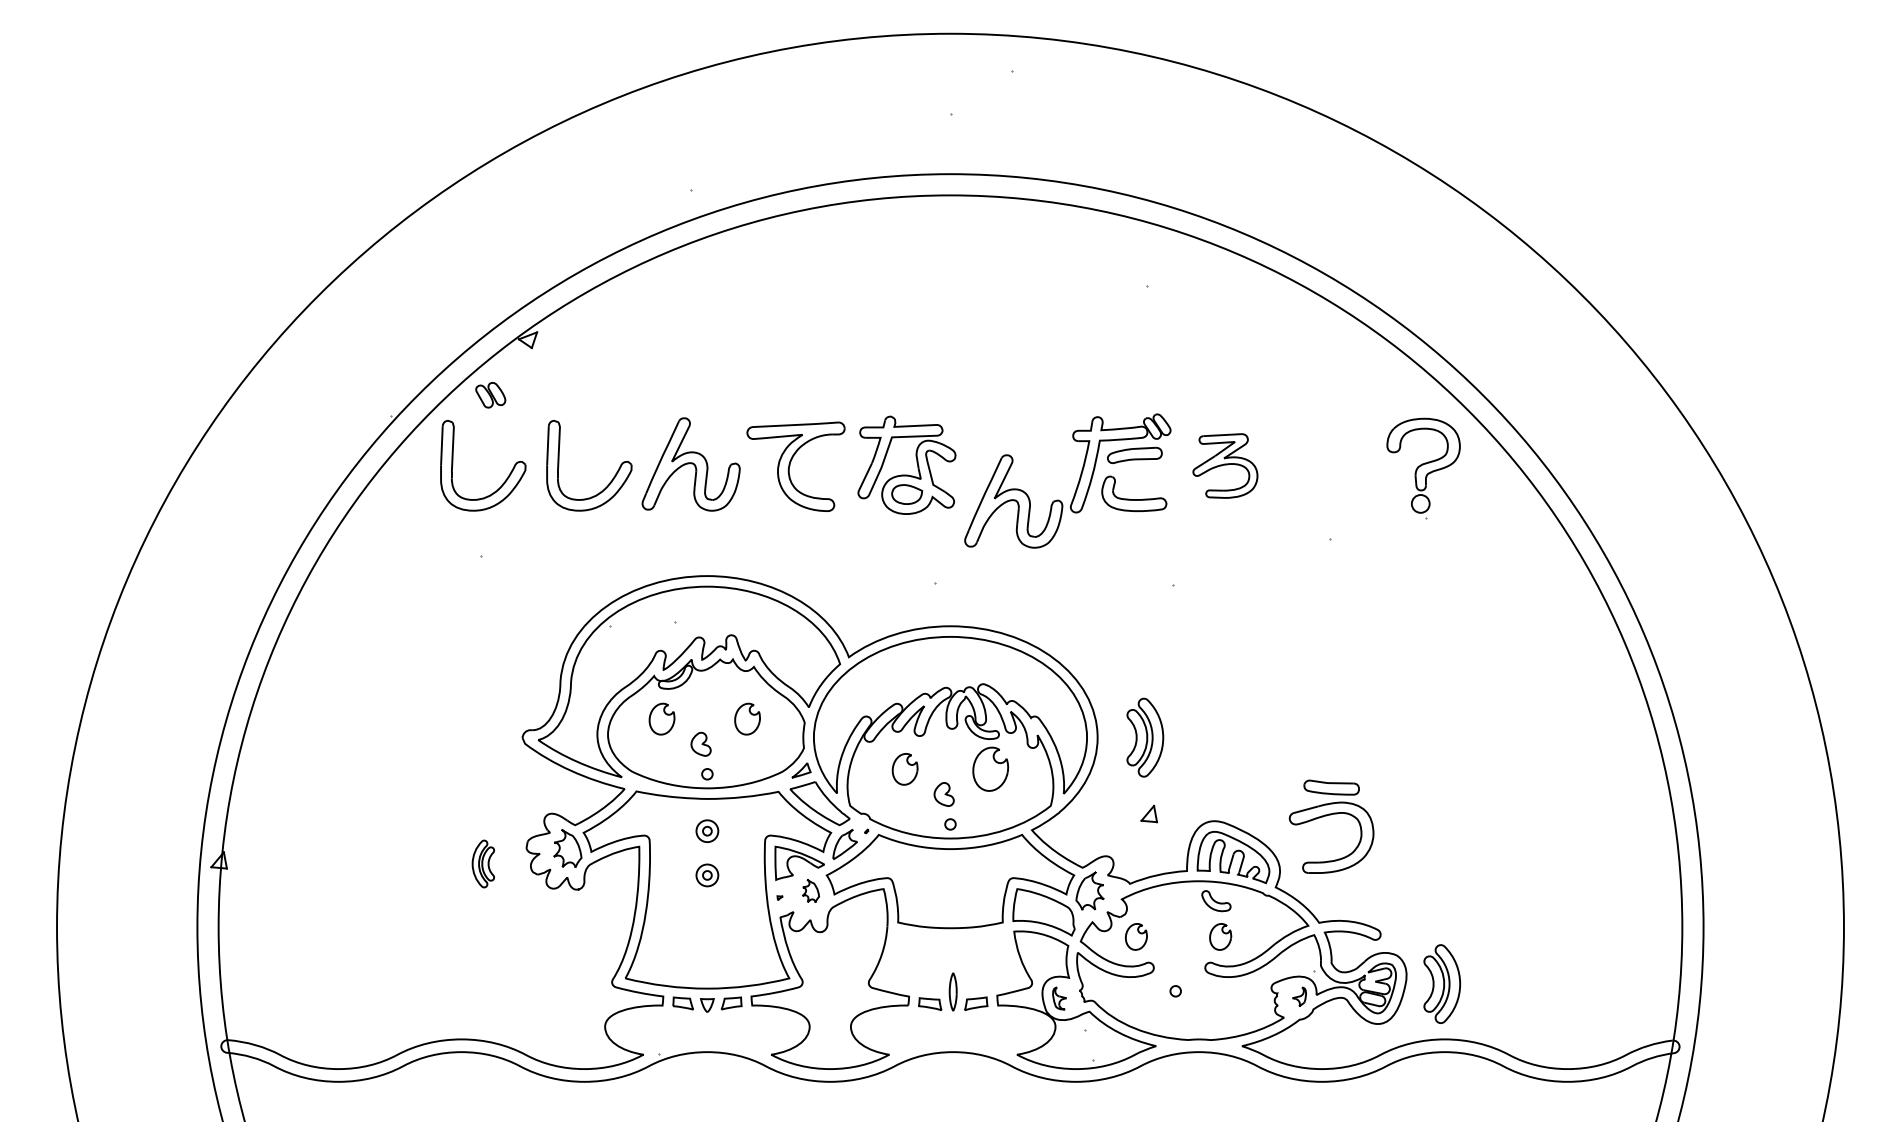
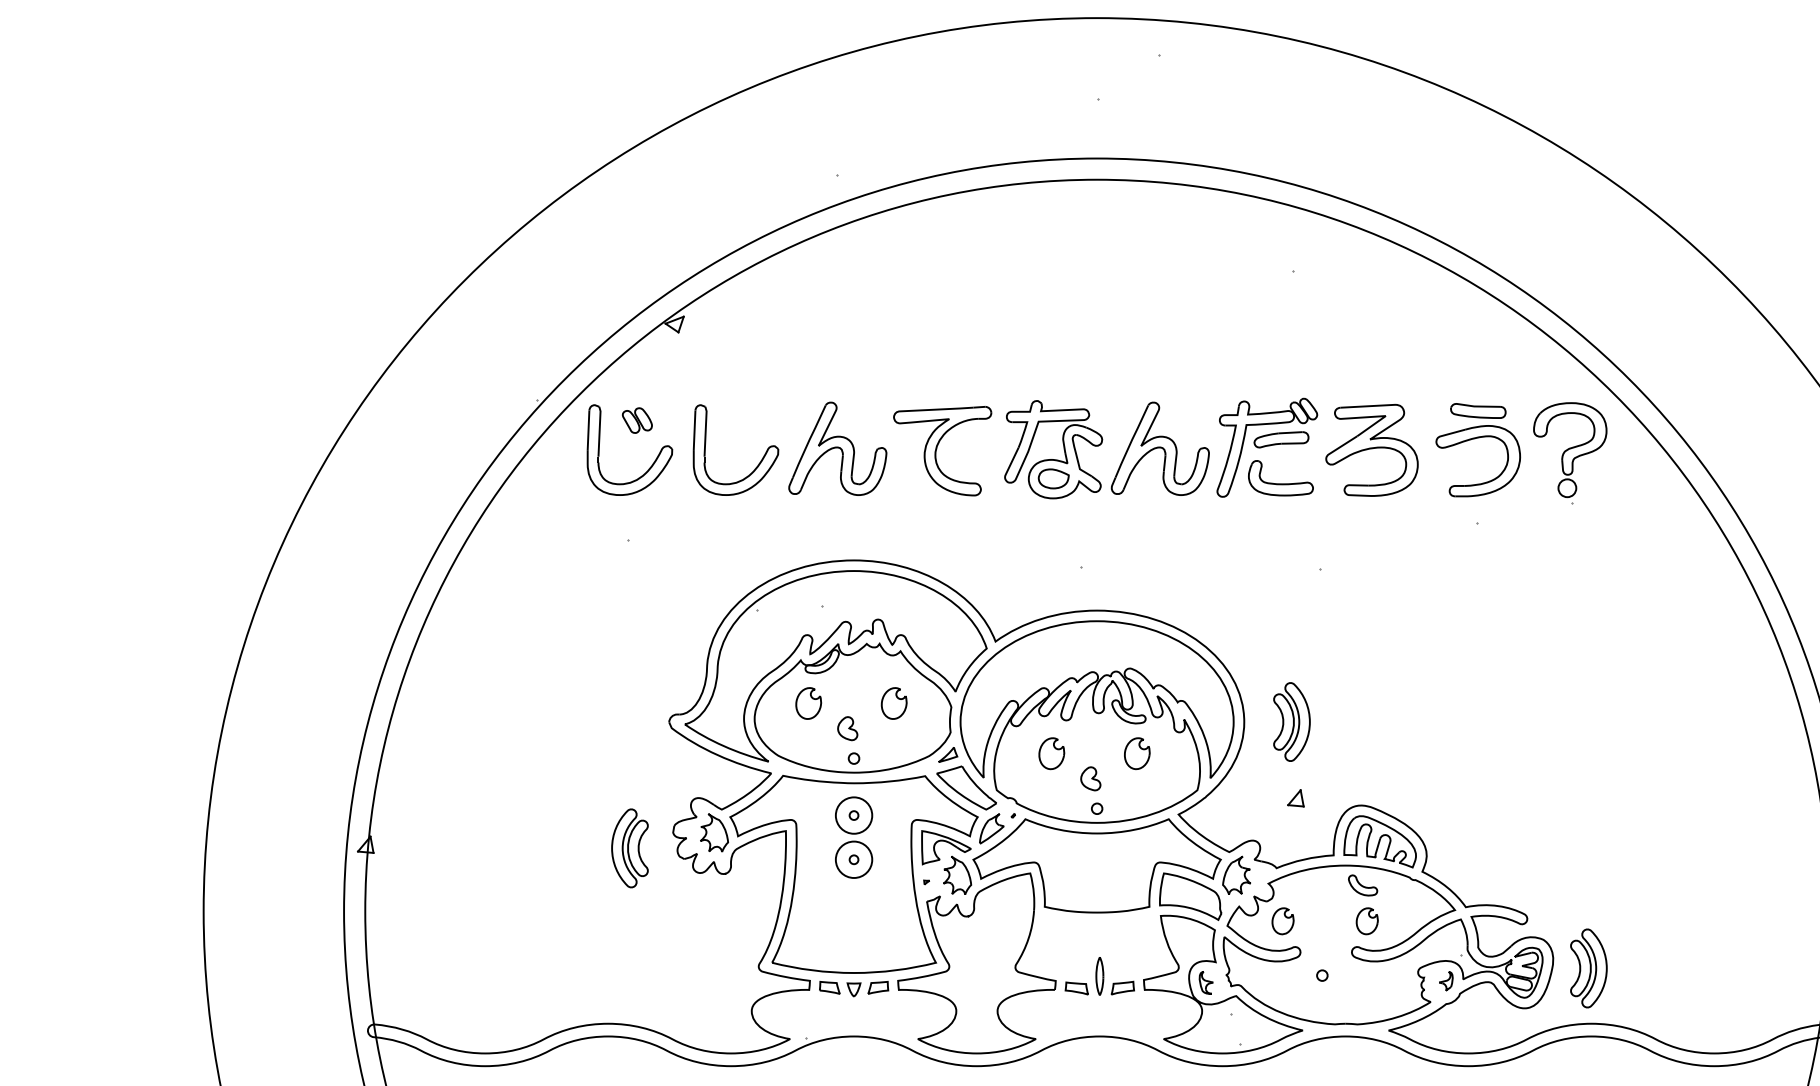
part: (490, 395) -> (637, 420), moved
part: (1225, 465) -> (1372, 449), size x1.43
part: (1013, 501) -> (1160, 448), moved
part: (990, 769) -> (1137, 753), size x0.71
part: (1331, 815) -> (1478, 438), moved
circle: (707, 831) -> (854, 815), size x1.67
part: (483, 863) -> (630, 847), size x1.67
circle: (707, 875) -> (854, 859), size x1.67
part: (810, 890) -> (957, 874), size x1.67

